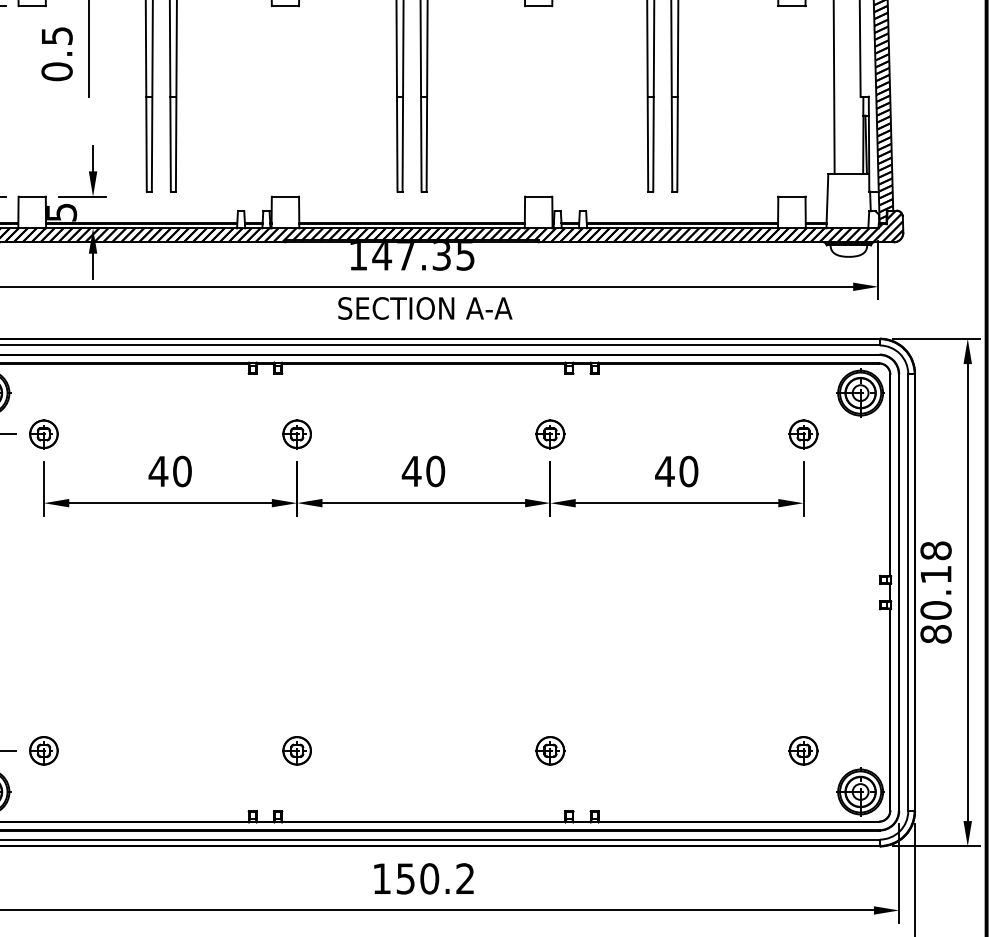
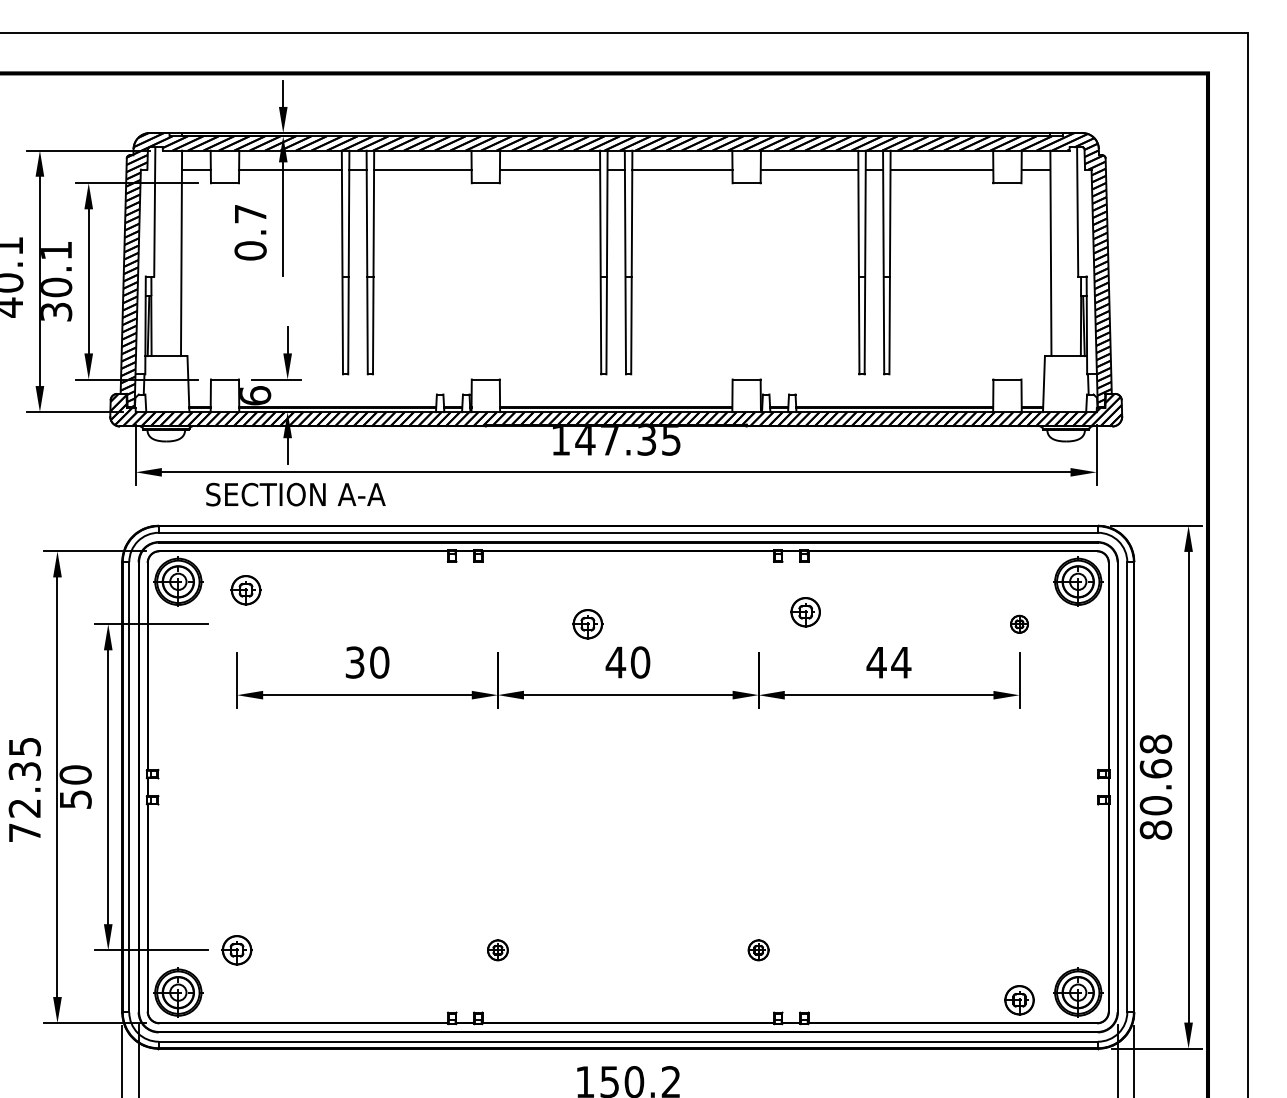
text: (56, 36) -> (250, 214), 0.5 -> 0.7
text: (61, 212) -> (255, 395), 5 -> 6
text: (424, 308) -> (295, 494), moved
part: (43, 434) -> (245, 590), moved
part: (296, 434) -> (587, 624), moved
part: (550, 434) -> (805, 612), moved
part: (803, 434) -> (1019, 624), size x0.6
text: (157, 471) -> (354, 662), 40 -> 30
text: (689, 471) -> (901, 662), 40 -> 44
text: (935, 574) -> (1155, 768), 80.18 -> 80.68
part: (296, 751) -> (497, 950), size x0.7
part: (550, 751) -> (758, 950), size x0.7
part: (803, 751) -> (1019, 1000), moved

